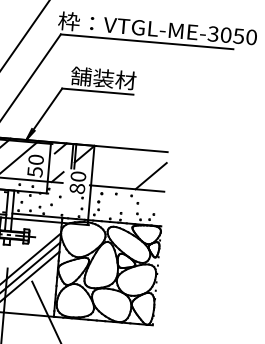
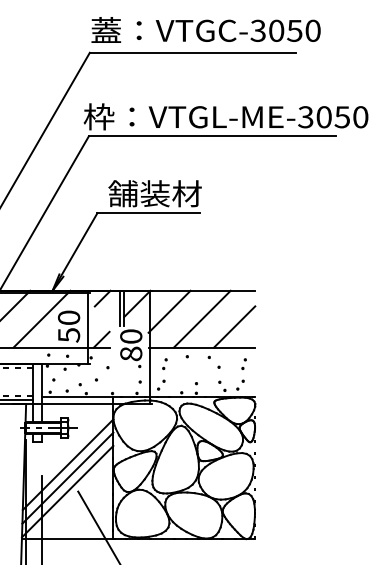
line: (106, 161) -> (169, 311), added
line: (128, 168) -> (201, 318), added
part: (99, 198) -> (164, 364), size x0.71
part: (155, 202) -> (243, 363), added

